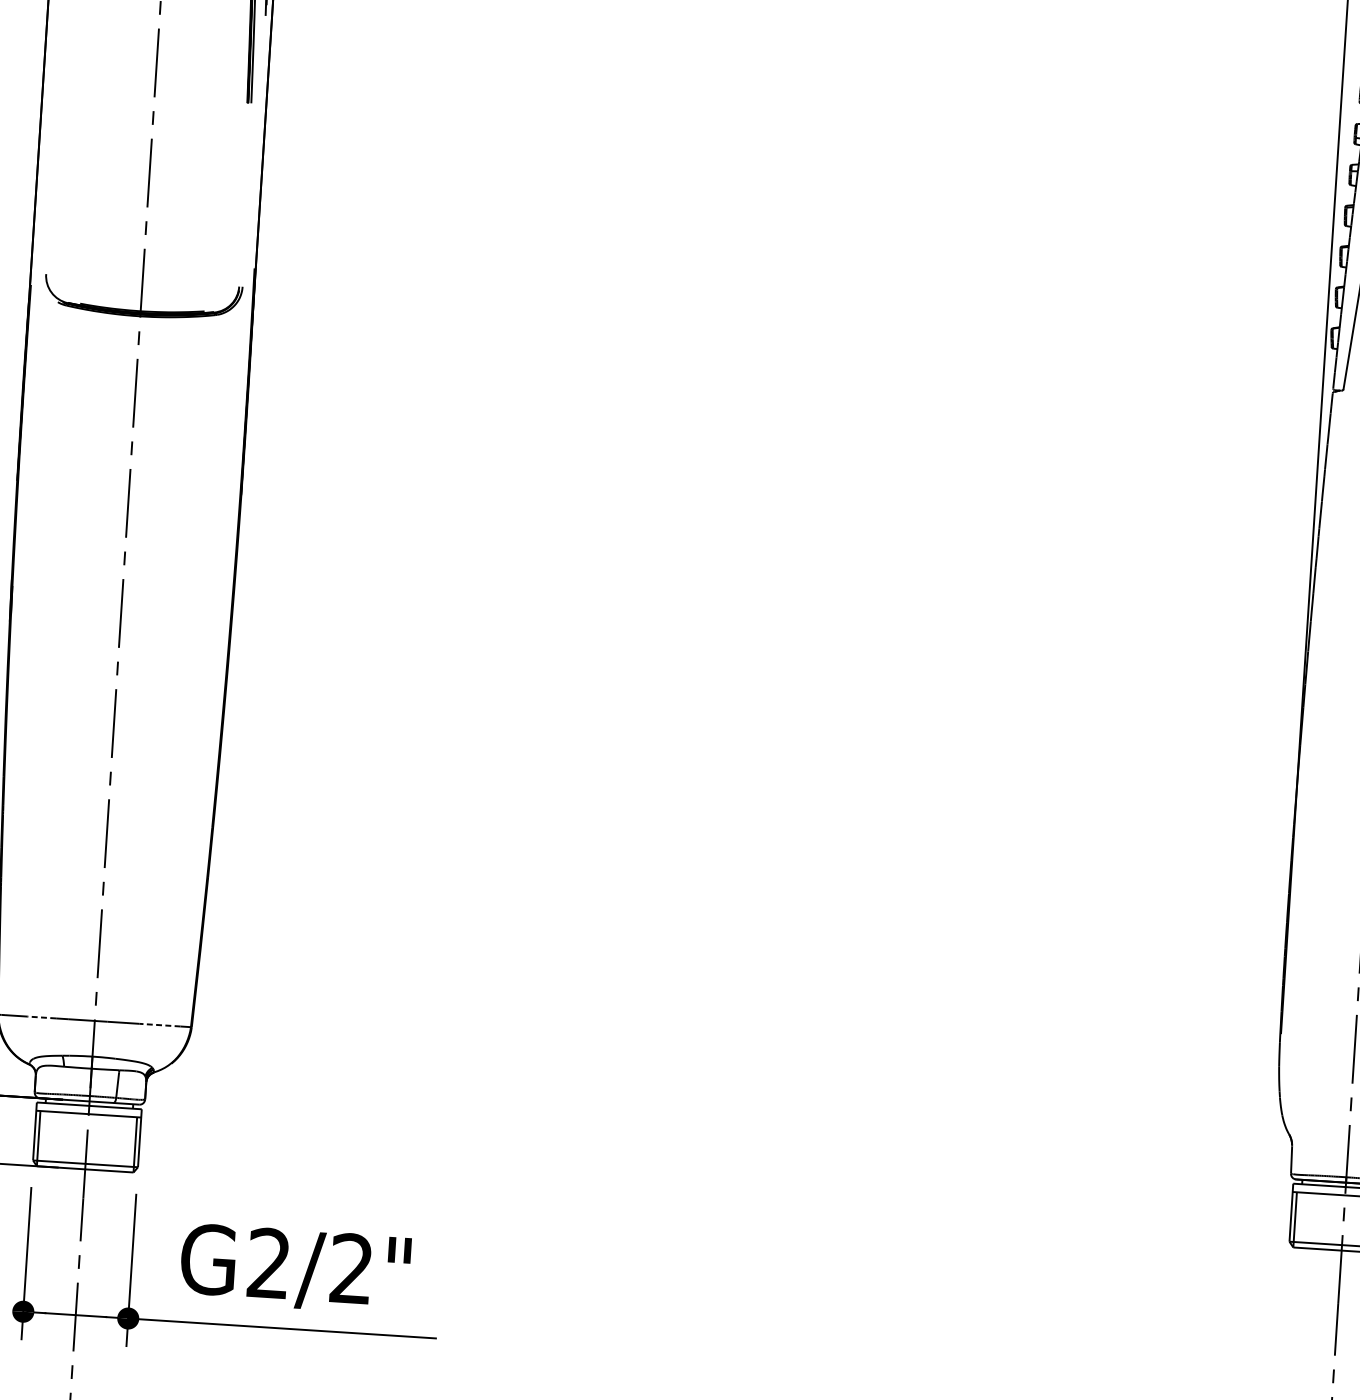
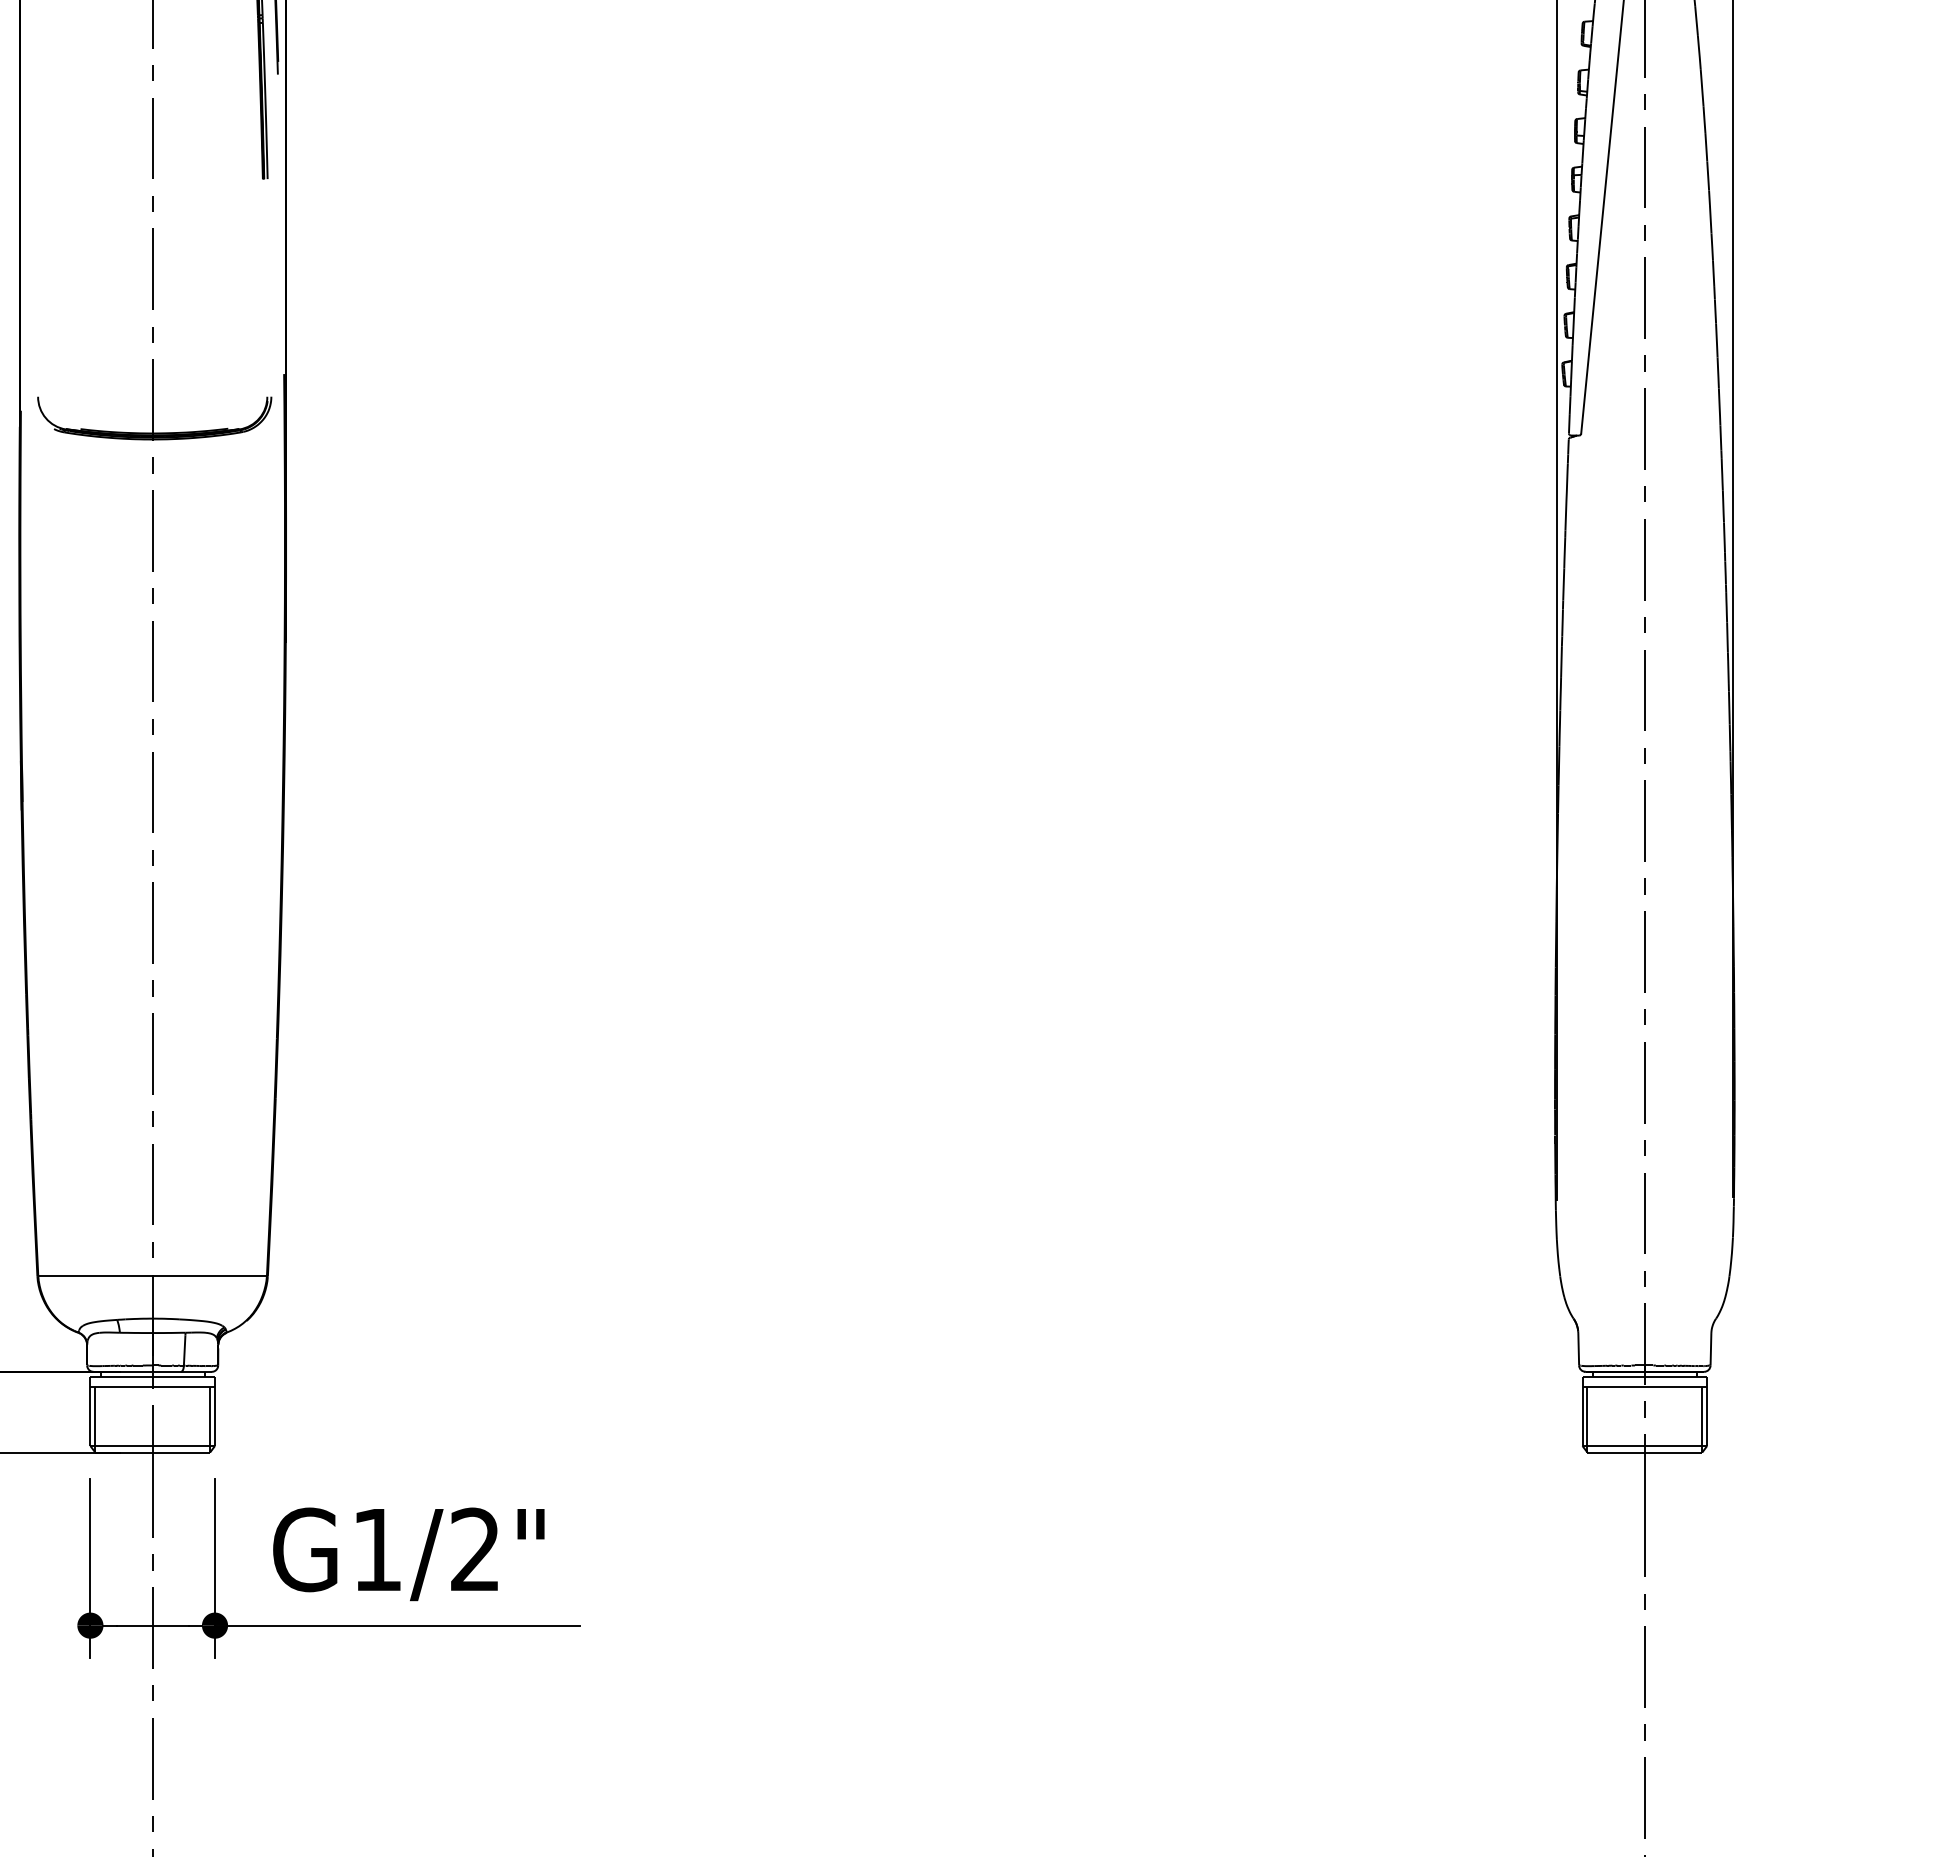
line: (41, 1017) -> (89, 1276), dashed -> solid
line: (159, 1025) -> (229, 1276), dashed -> solid
text: (268, 1262) -> (376, 1548), G2/2" -> G1/2"

